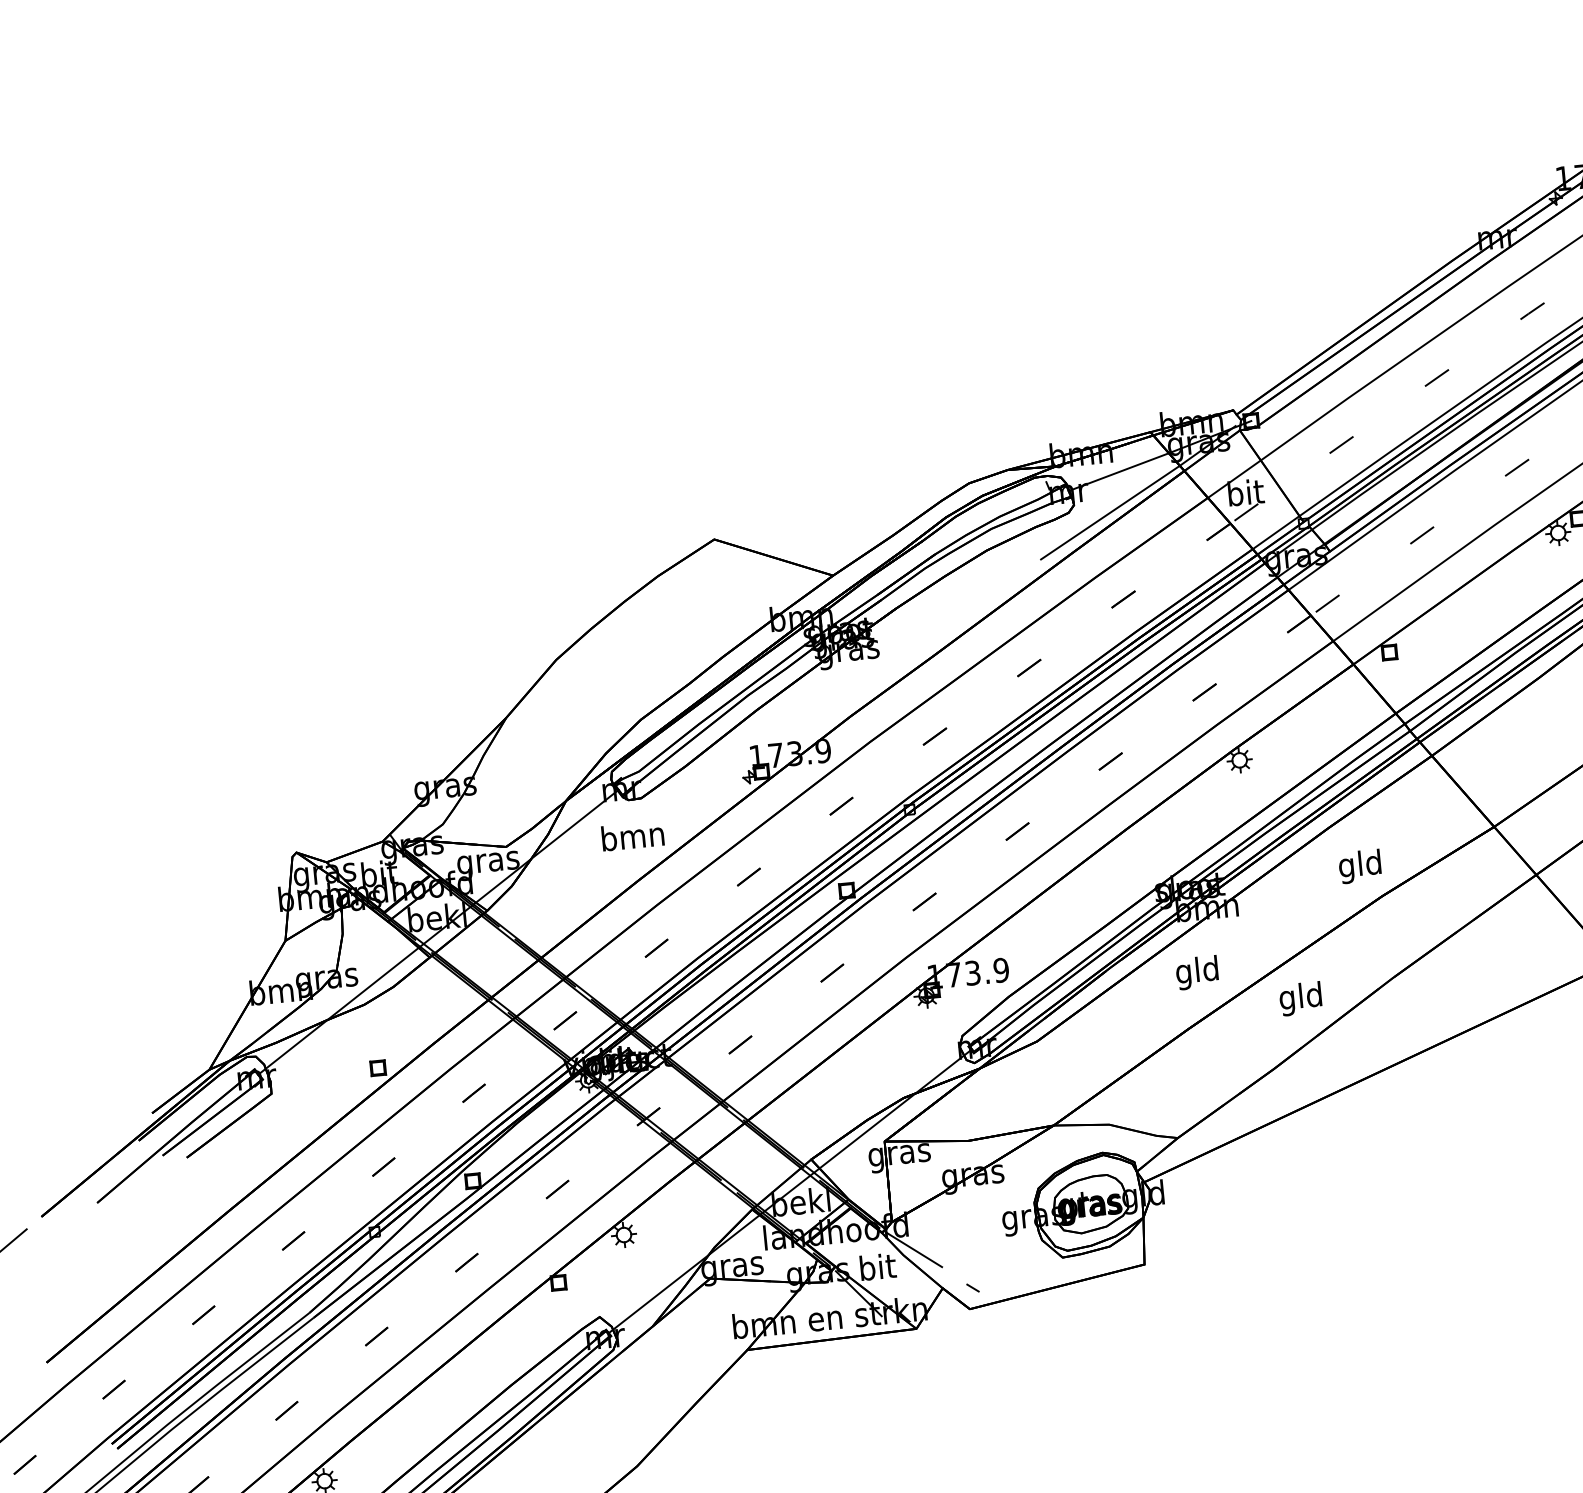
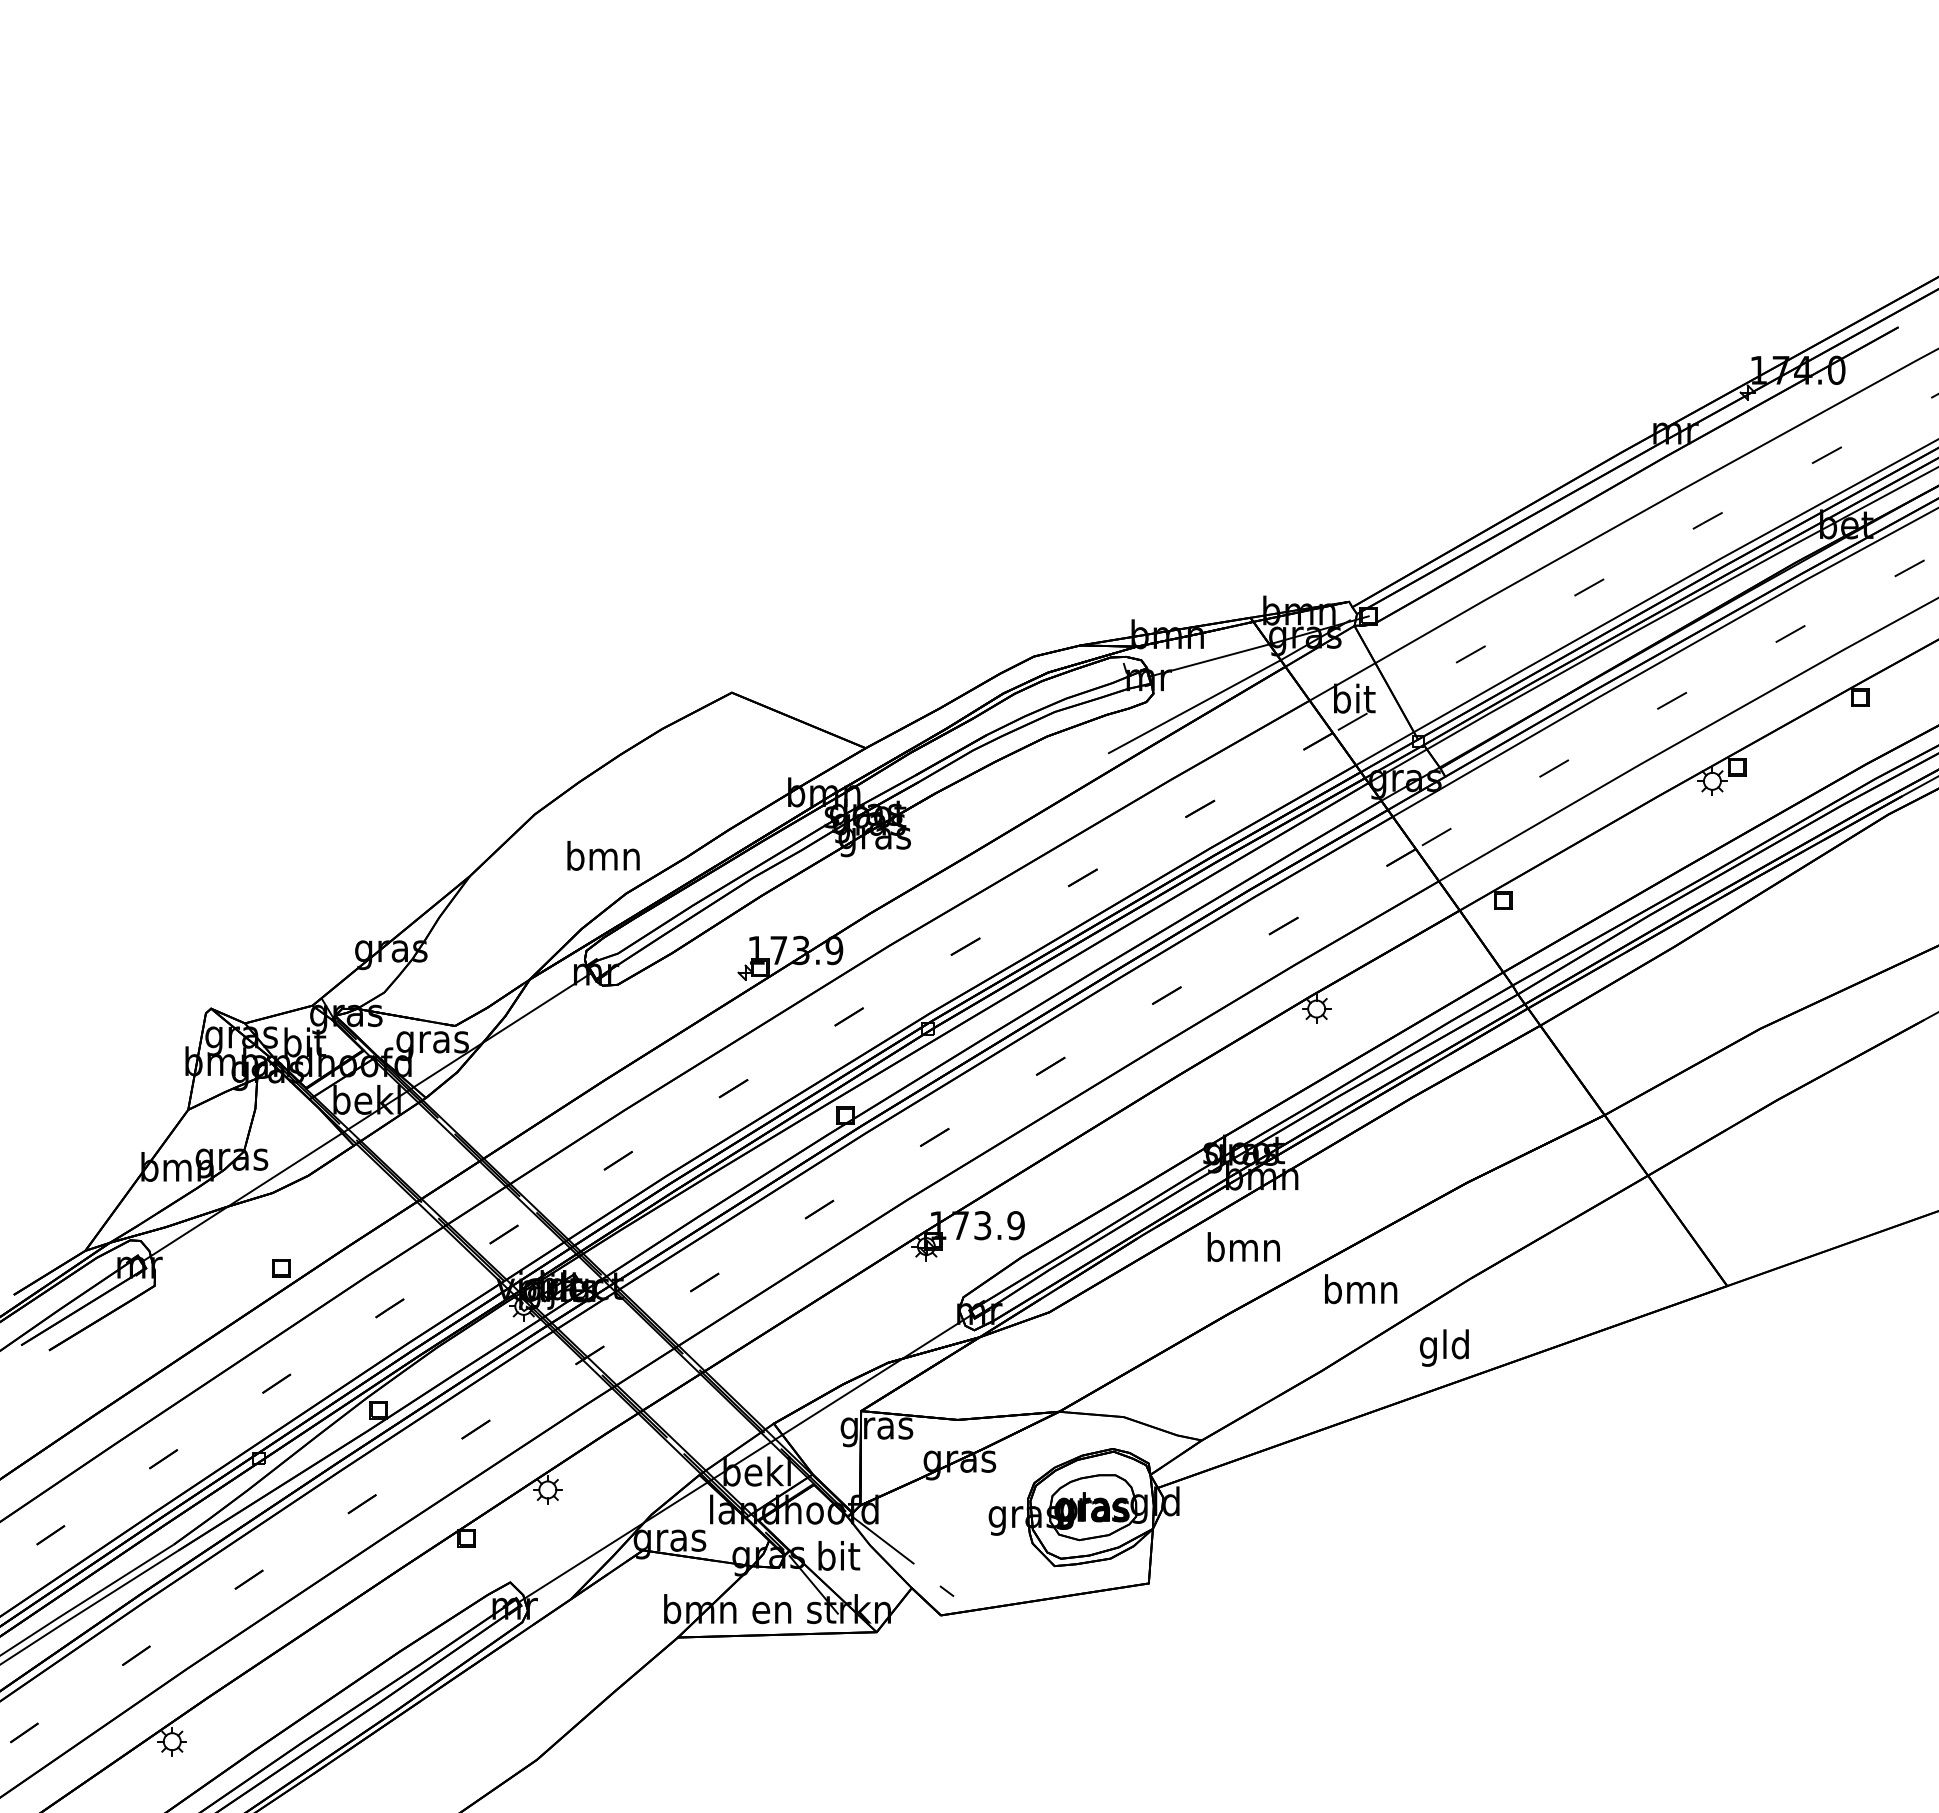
text: (632, 835) -> (603, 855), moved
text: (1359, 866) -> (1443, 1347), moved
text: (1197, 972) -> (1243, 1250), gld -> bmn
text: (1301, 998) -> (1361, 1292), gld -> bmn

